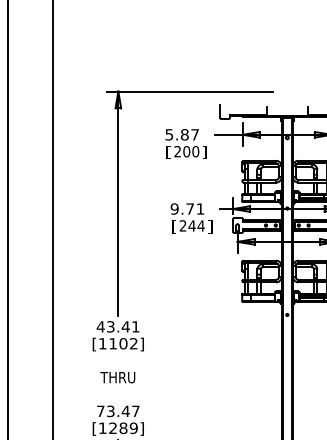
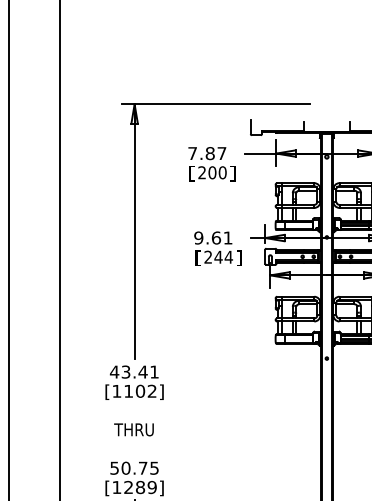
text: (169, 134) -> (192, 153), 5.87 -> 7.87
text: (190, 208) -> (216, 237), 9.71 -> 9.61
text: (118, 410) -> (134, 467), 73.47 -> 50.75

